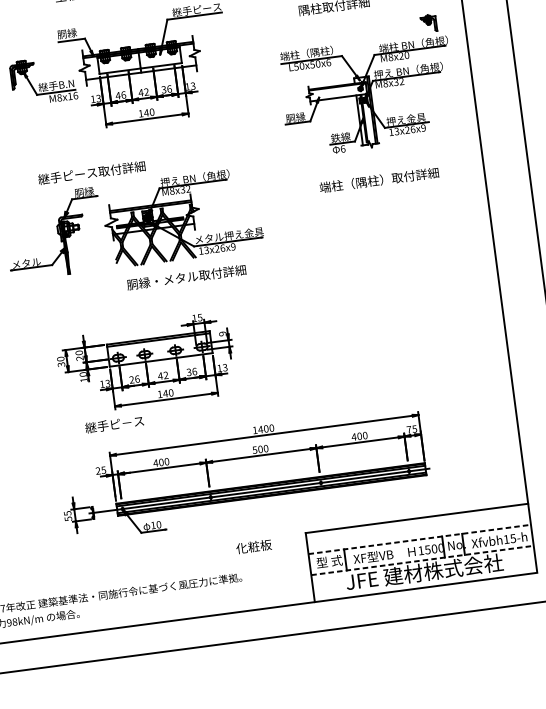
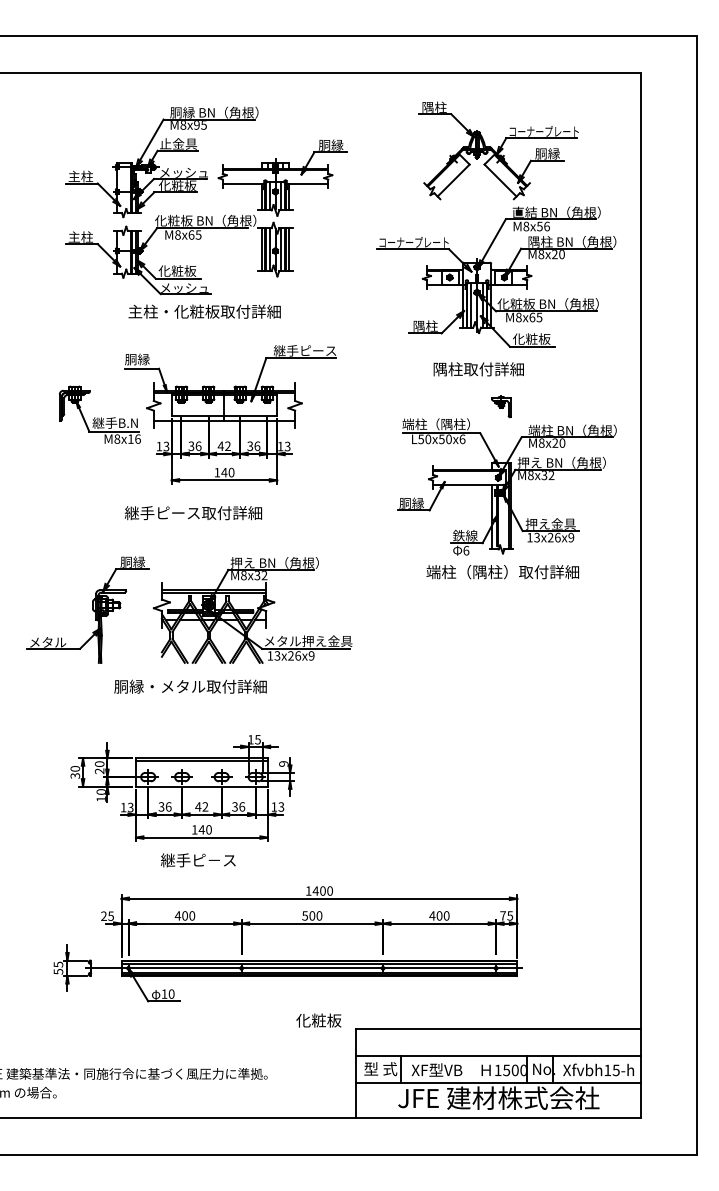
part: (428, 23) -> (501, 406), moved
text: (118, 95) -> (191, 446), 46 -> 36
text: (91, 173) -> (192, 513), moved
text: (379, 180) -> (502, 572), moved
text: (186, 277) -> (190, 686), moved
text: (131, 380) -> (161, 807), 26 -> 36
text: (113, 424) -> (197, 860), moved
line: (419, 539) -> (498, 1055), dashed -> solid
text: (253, 546) -> (318, 1020), moved
line: (422, 560) -> (498, 1082), dashed -> solid

